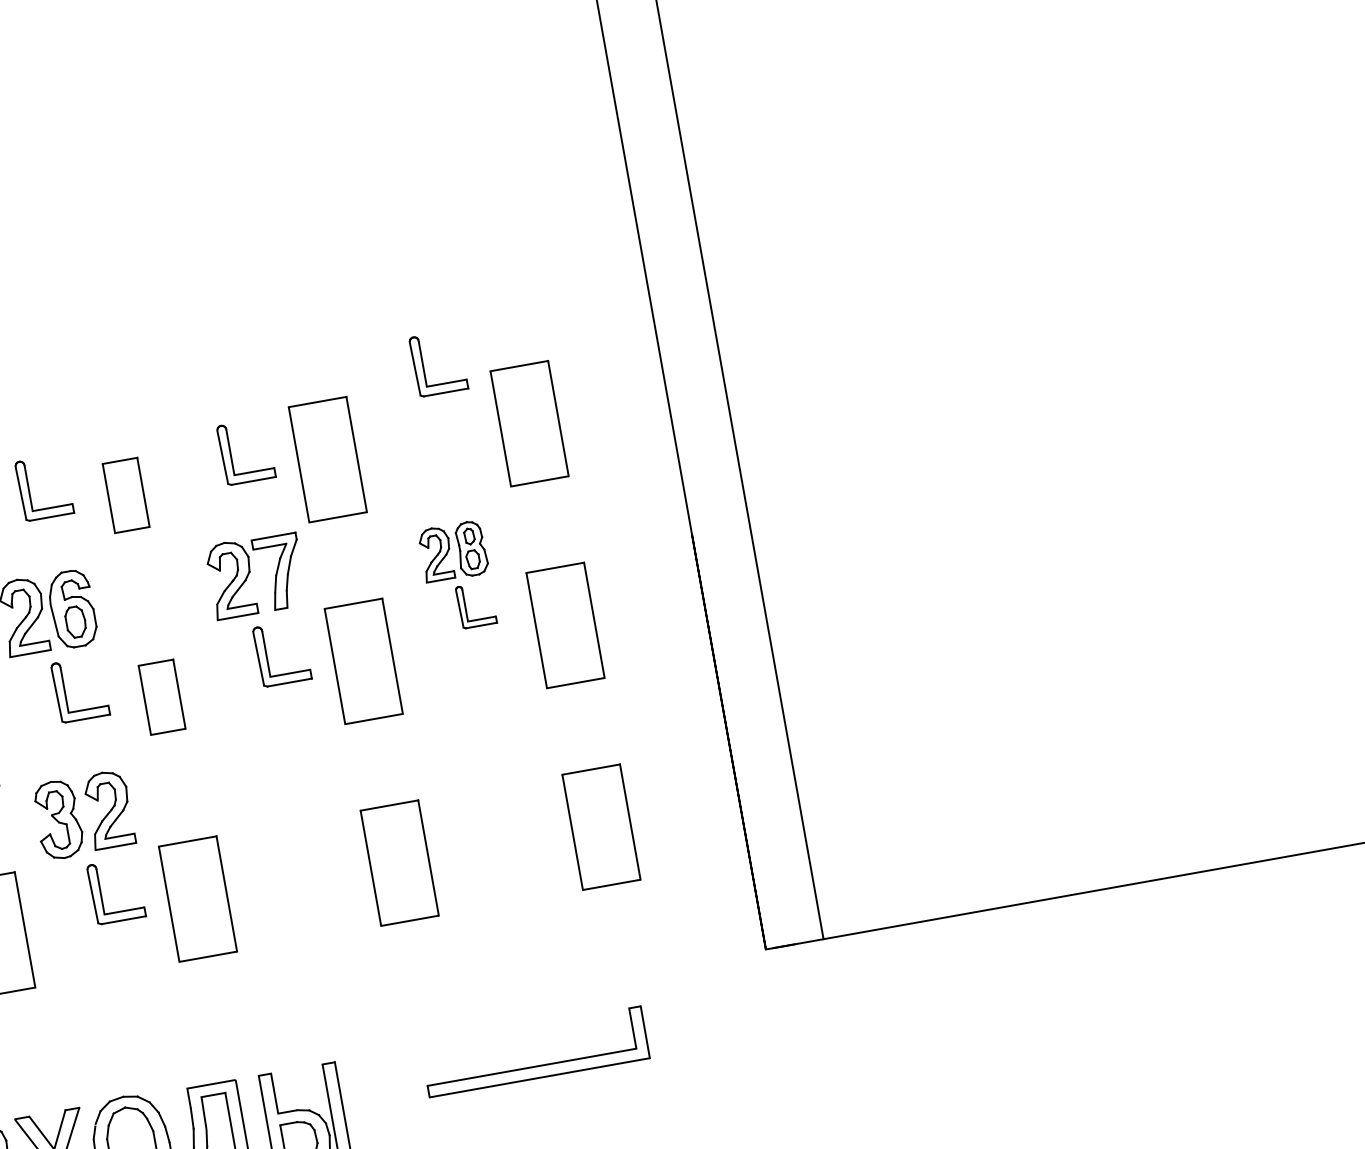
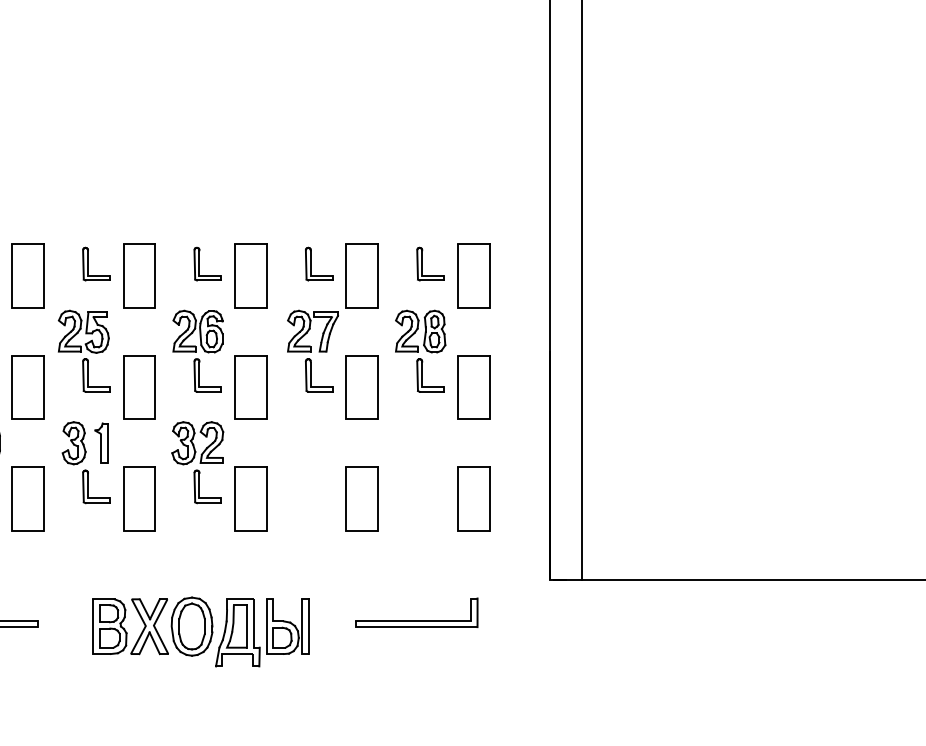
part: (423, 364) -> (422, 263), moved
part: (125, 494) -> (250, 275), size x1.67
part: (457, 575) -> (420, 350), size x1.43
part: (161, 697) -> (250, 387), size x1.67

